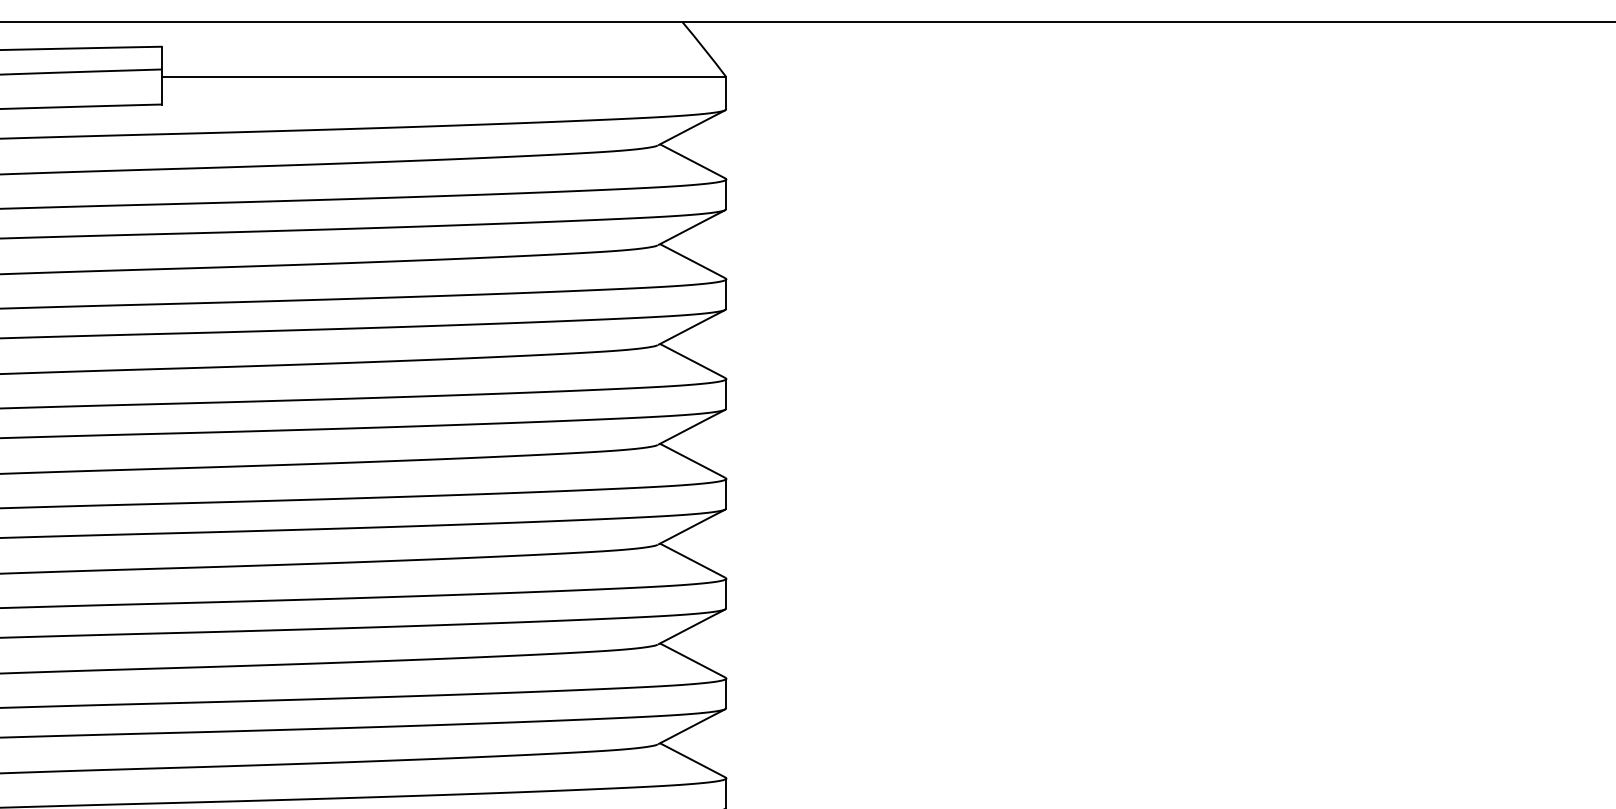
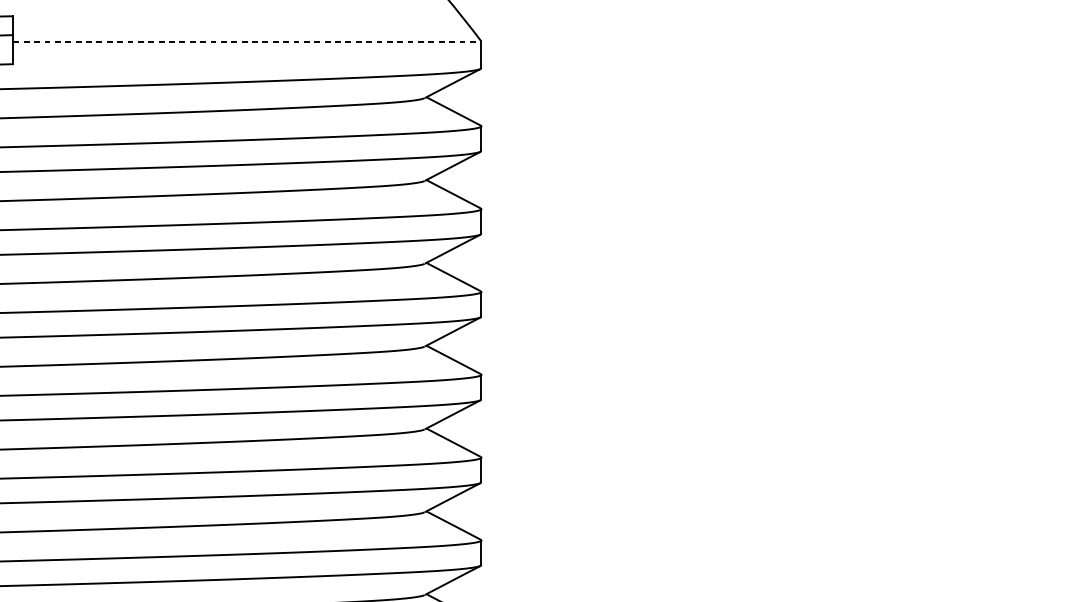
line: (444, 77) -> (247, 41), solid -> dashed

